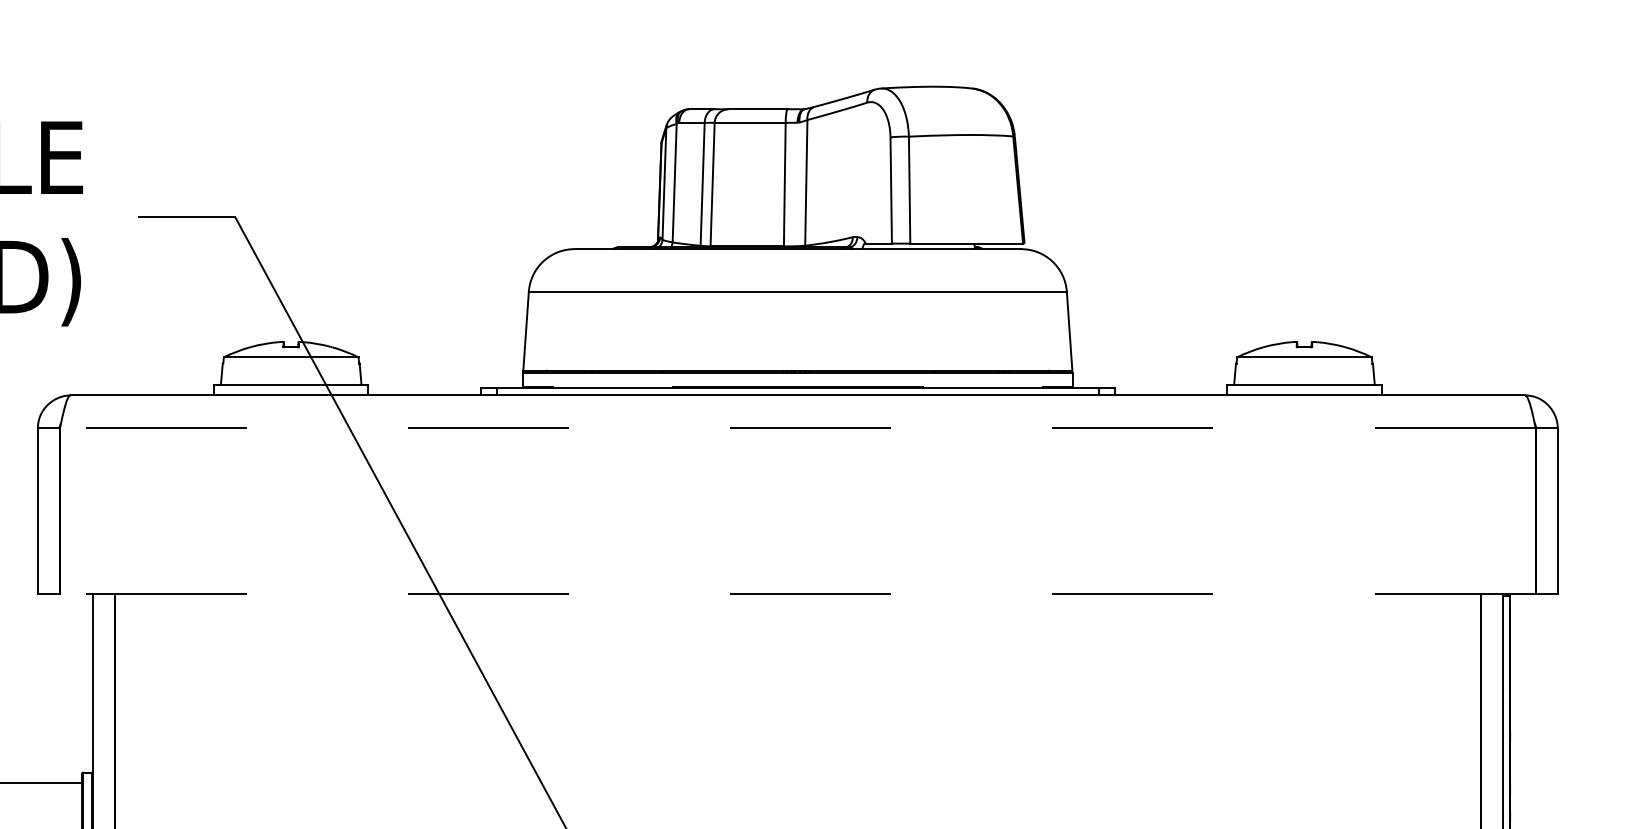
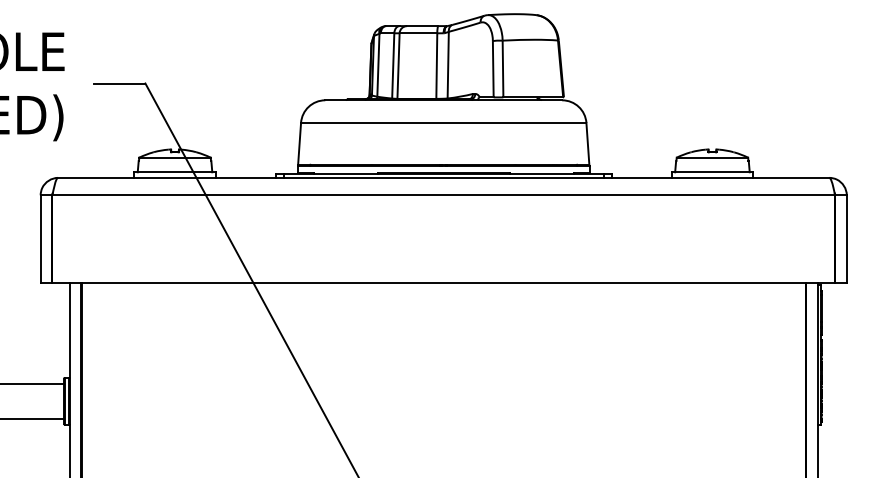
line: (797, 428) -> (443, 195), dashed -> solid
line: (797, 594) -> (443, 283), dashed -> solid

